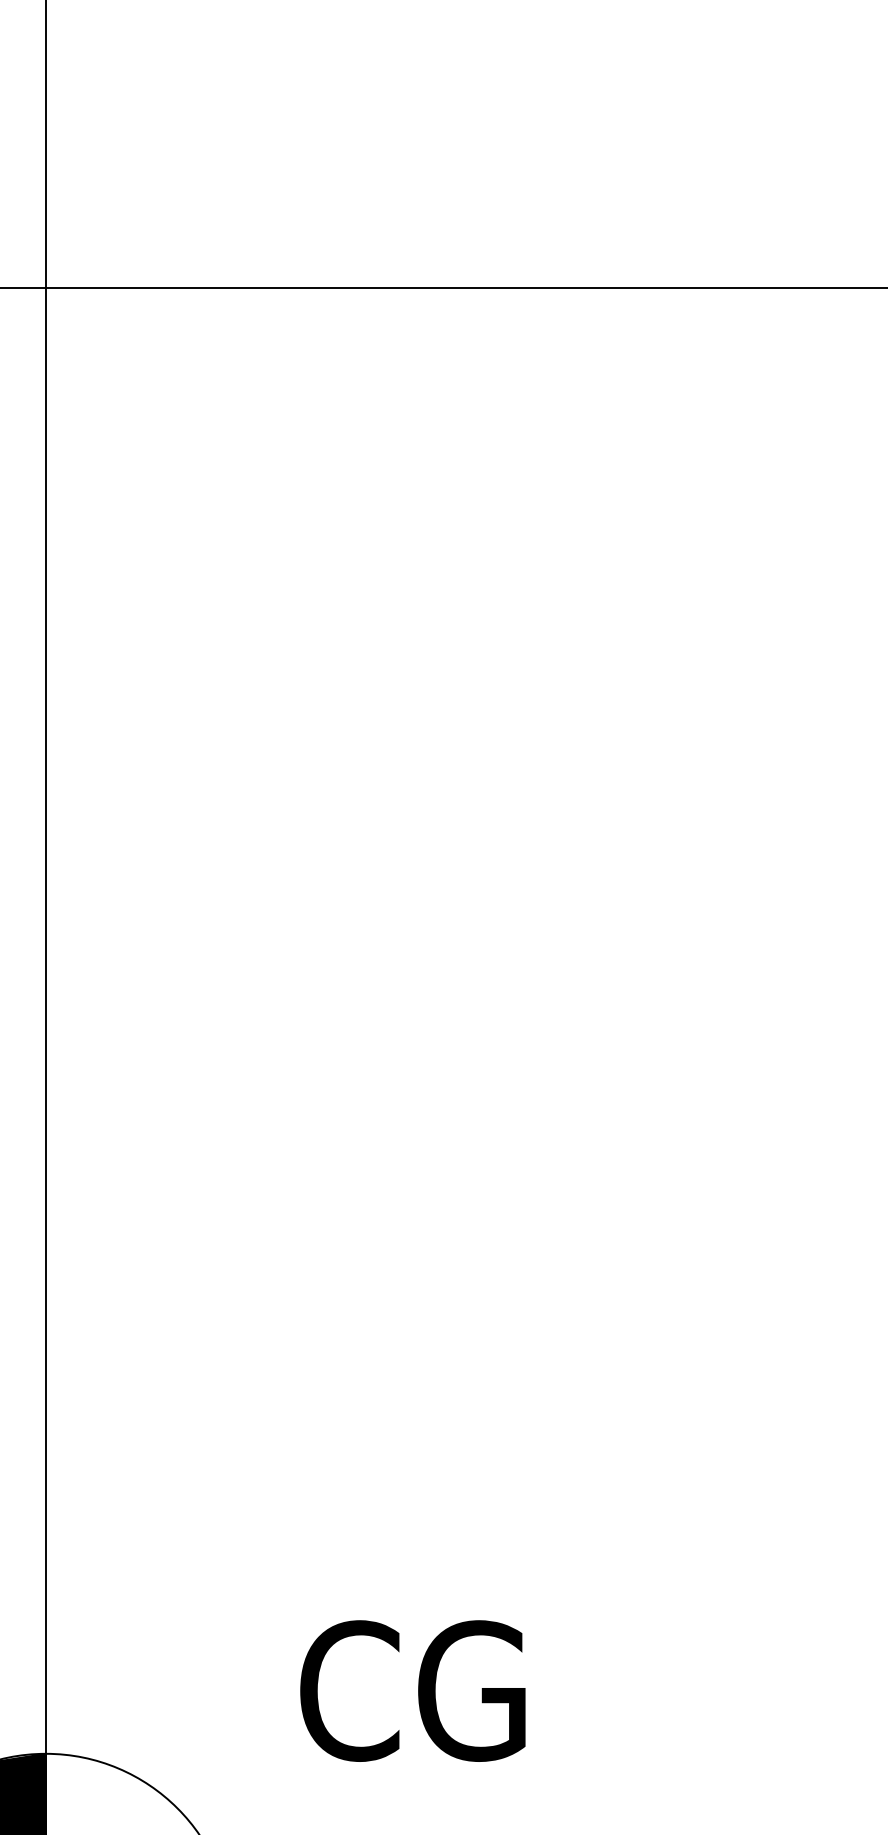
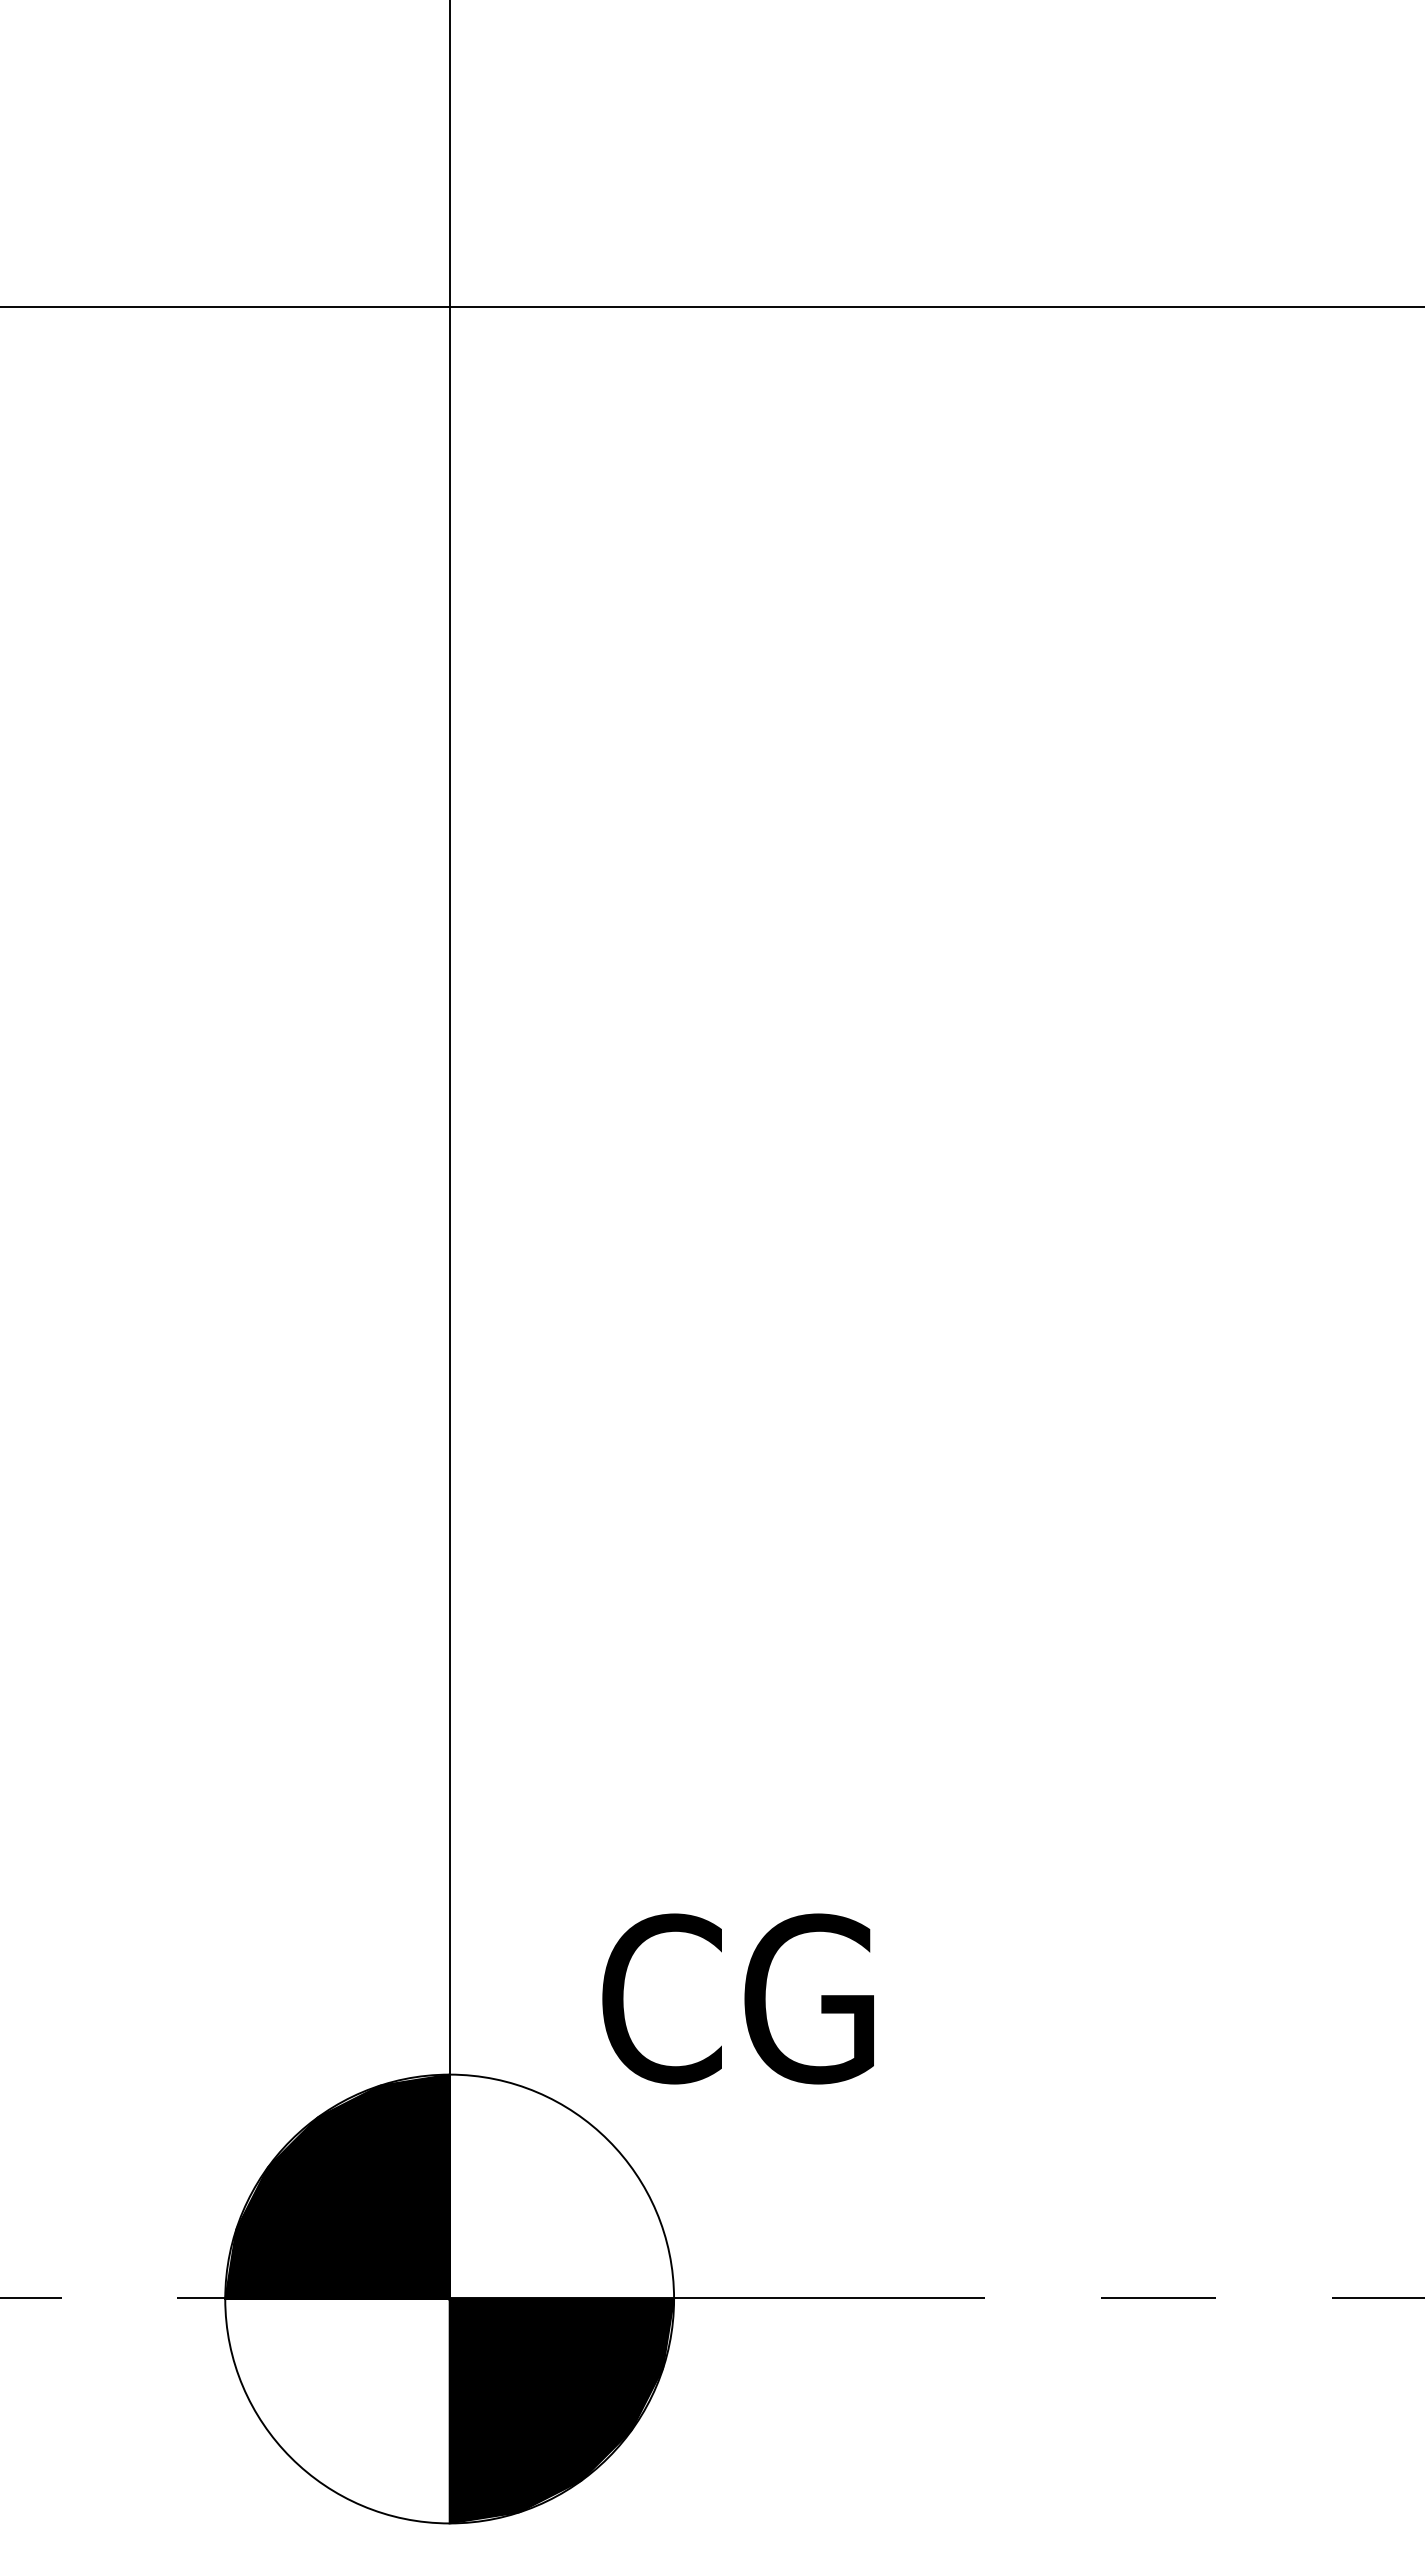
text: (412, 1690) -> (737, 1998), moved

